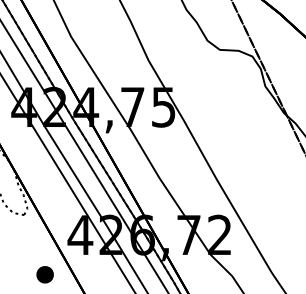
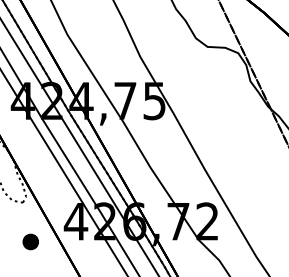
part: (44, 274) -> (30, 241), moved

